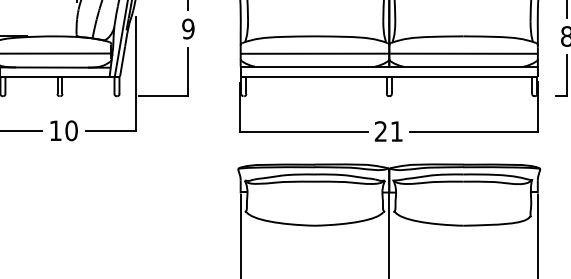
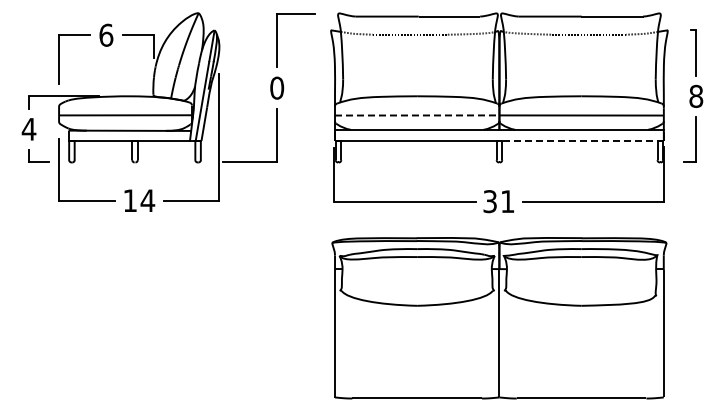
text: (188, 28) -> (277, 87), 9 -> 0
line: (315, 53) -> (417, 115), solid -> dashed
line: (463, 76) -> (581, 140), solid -> dashed
text: (71, 130) -> (147, 200), 10 -> 14
text: (380, 131) -> (489, 201), 21 -> 31

